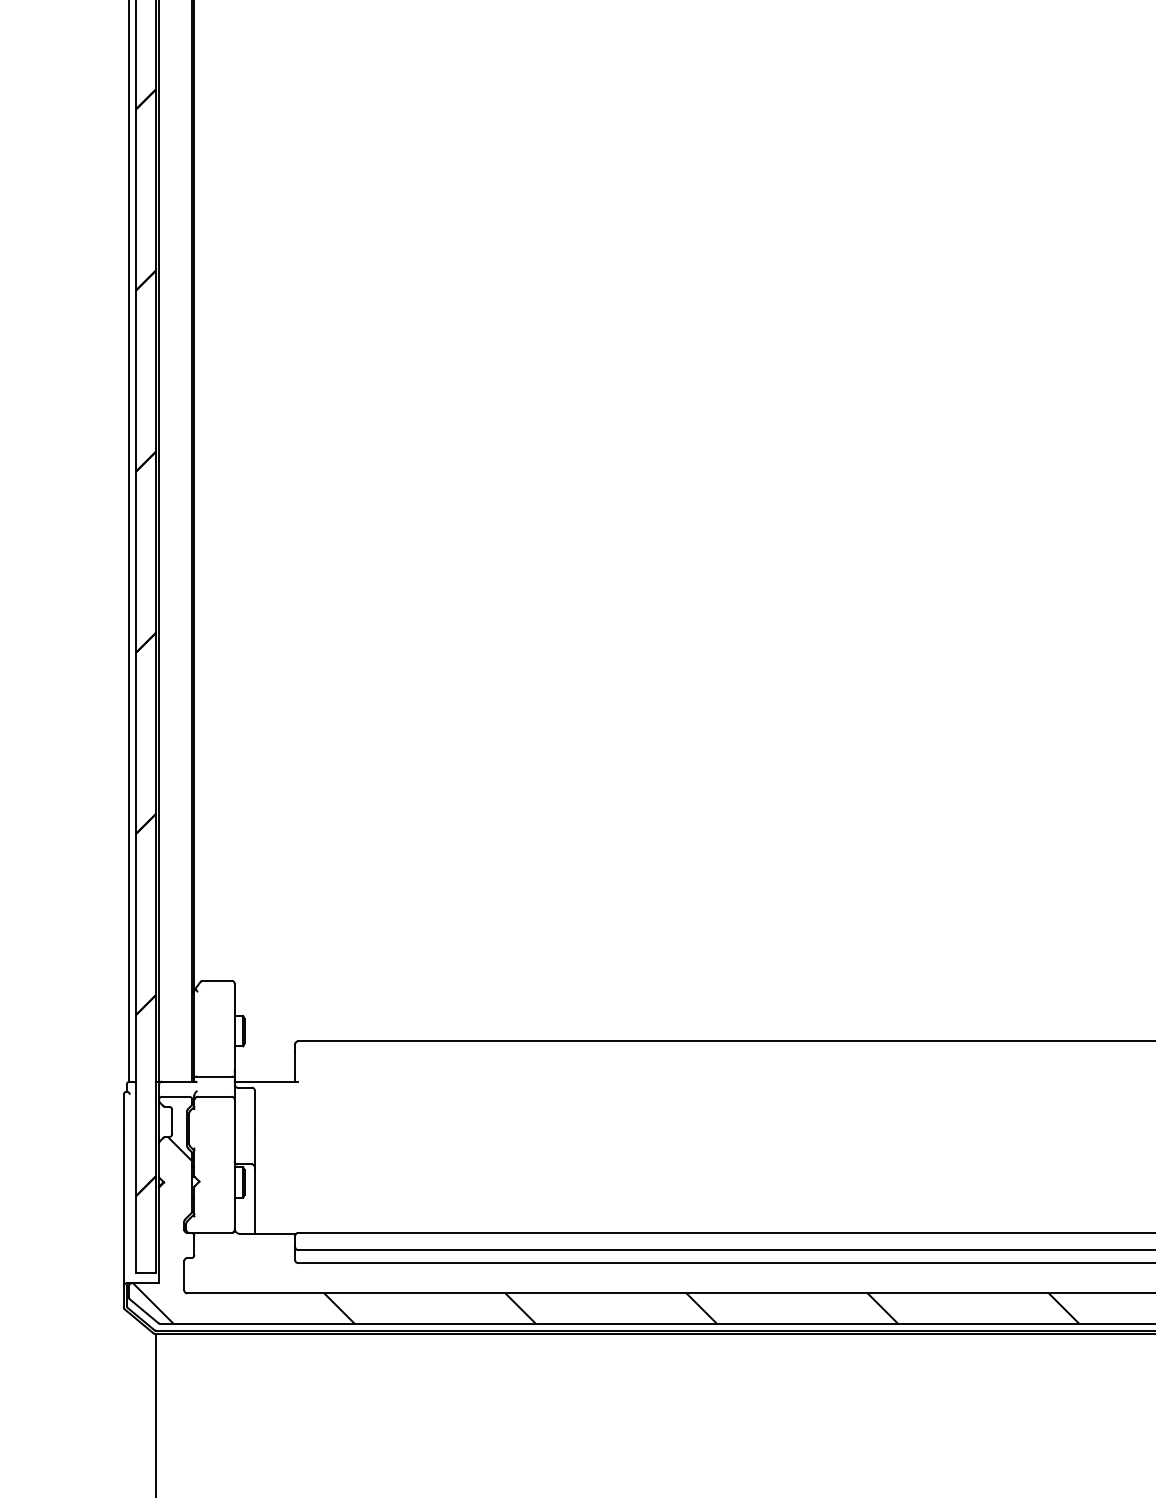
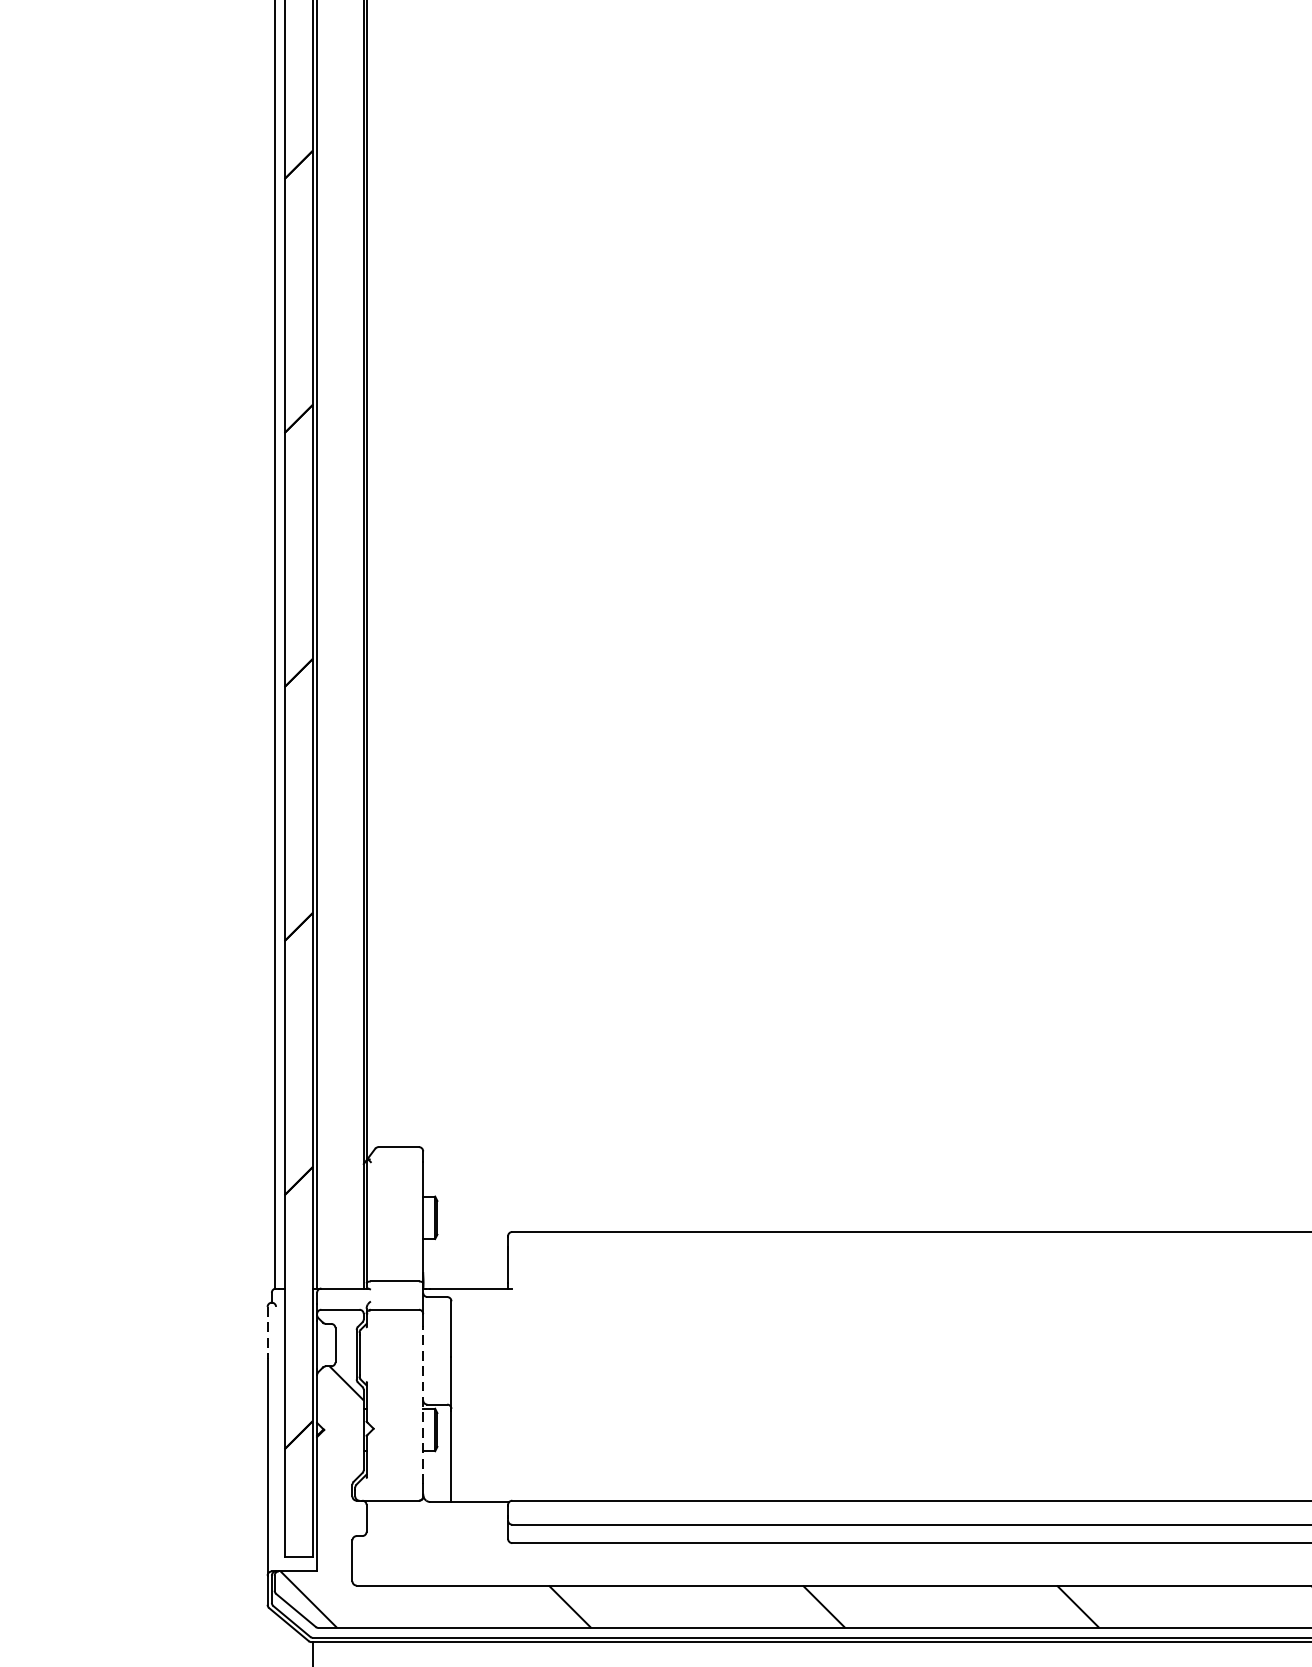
line: (123, 1113) -> (267, 1333), solid -> dashed
line: (234, 1164) -> (422, 1404), solid -> dashed

